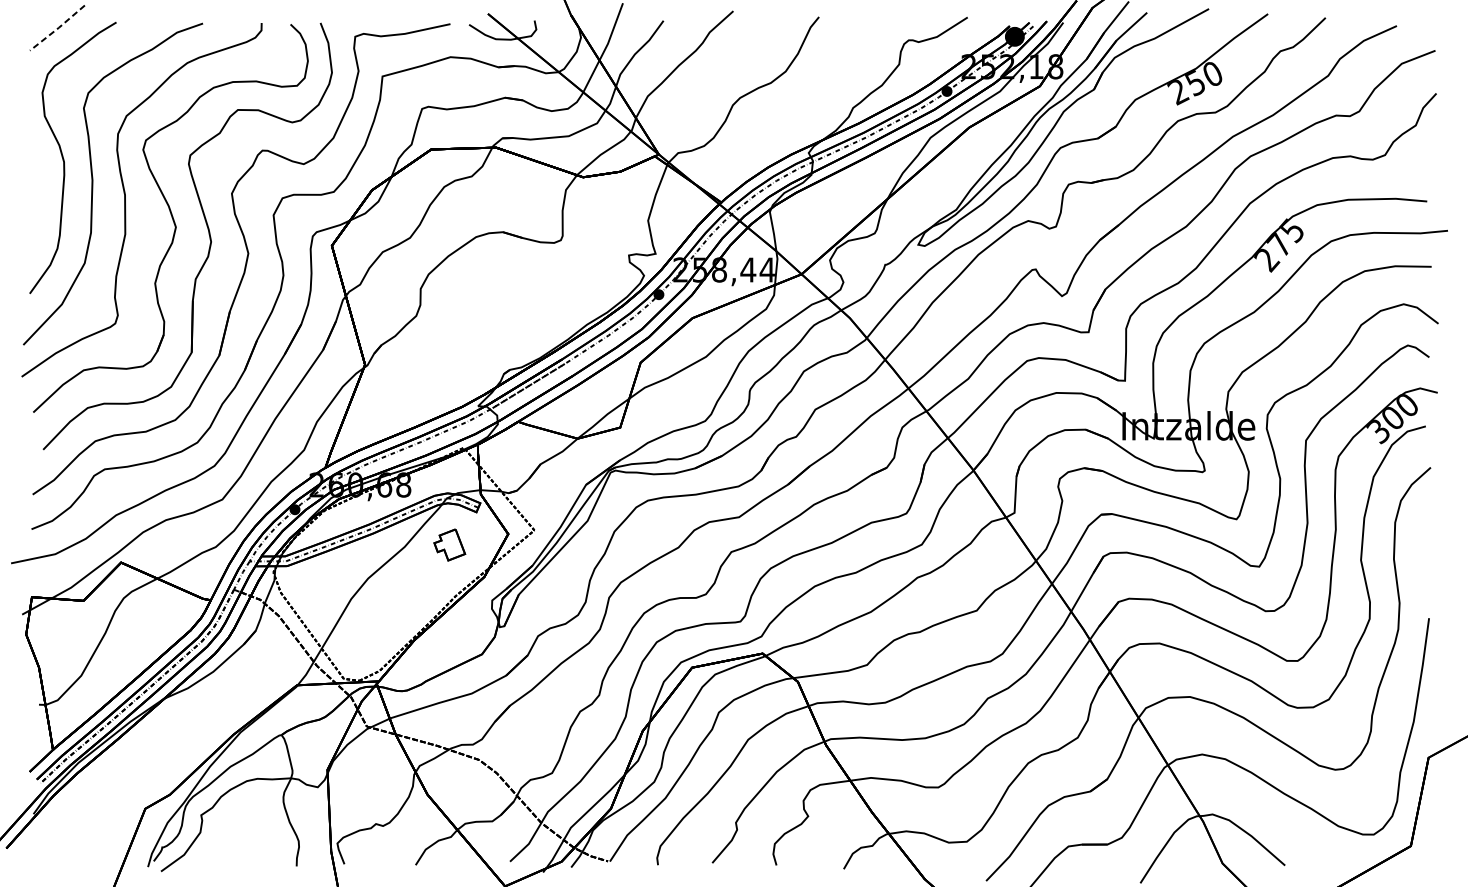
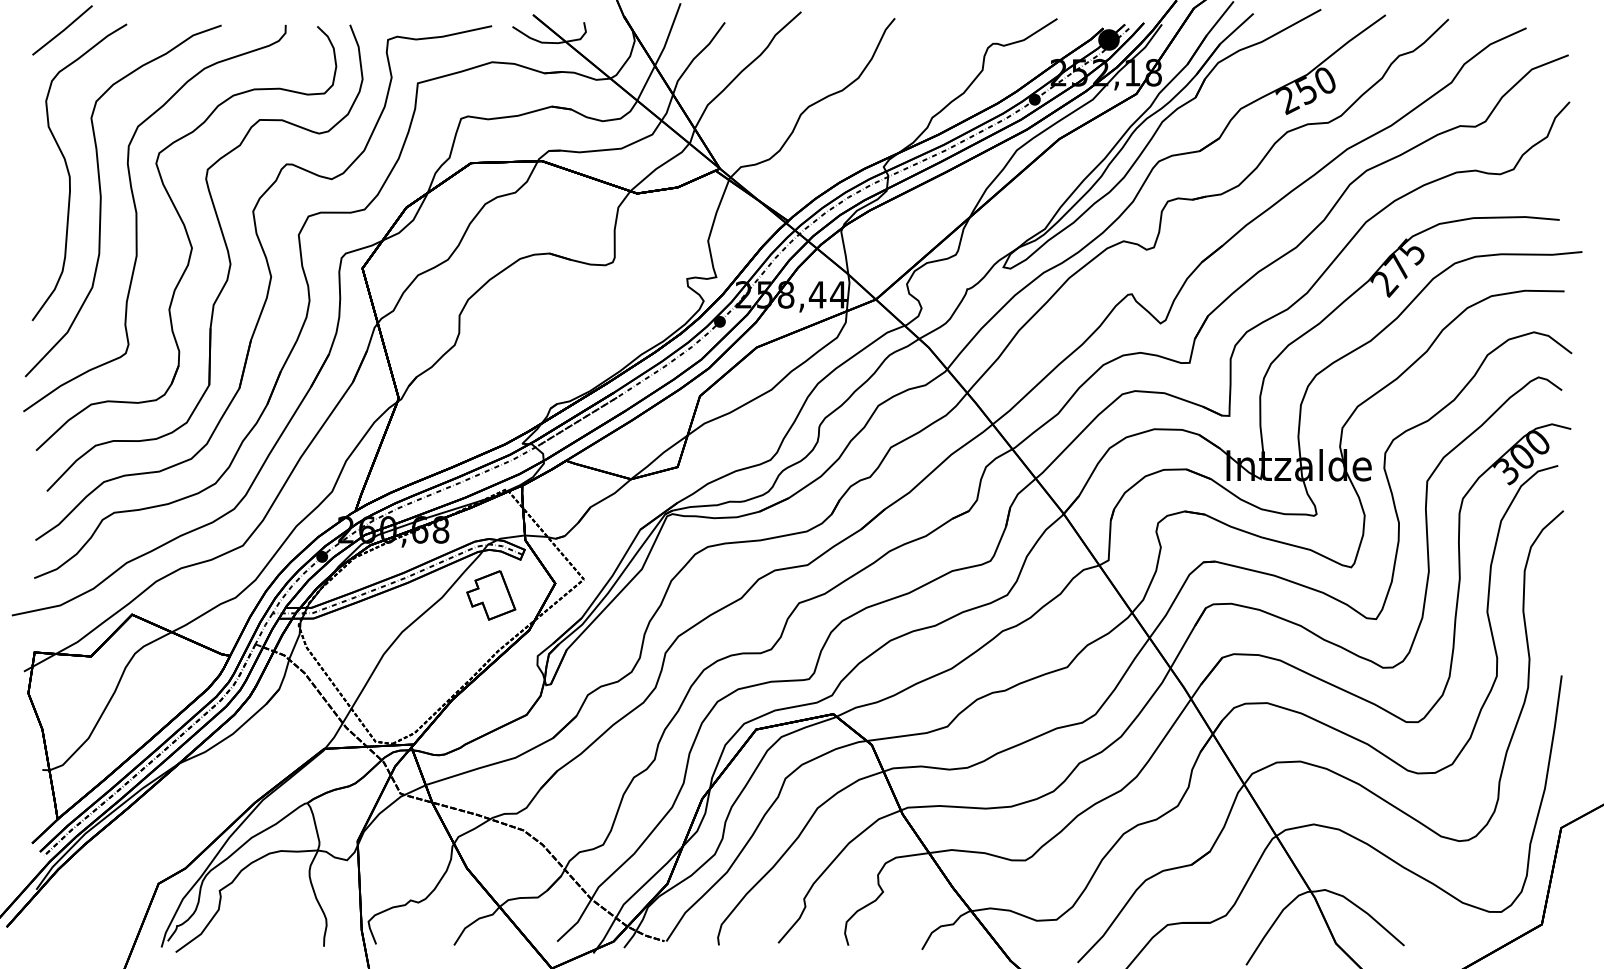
line: (58, 28) -> (63, 30), dashed -> solid
part: (449, 545) -> (491, 595), size x1.43

